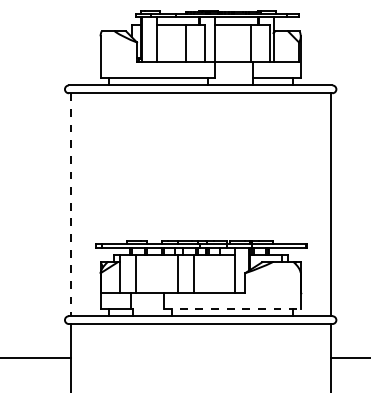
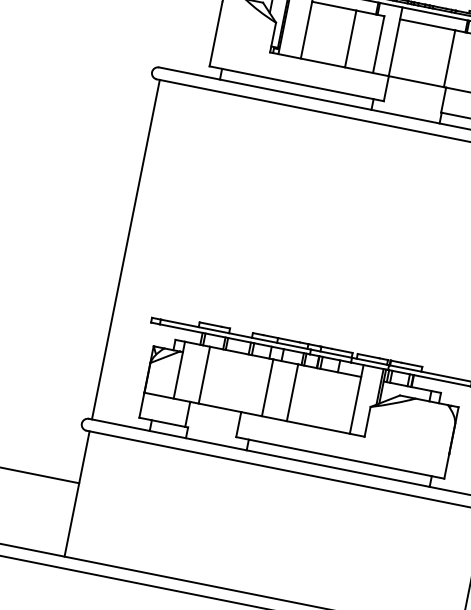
line: (70, 205) -> (125, 250), dashed -> solid
line: (232, 309) -> (340, 458), dashed -> solid

